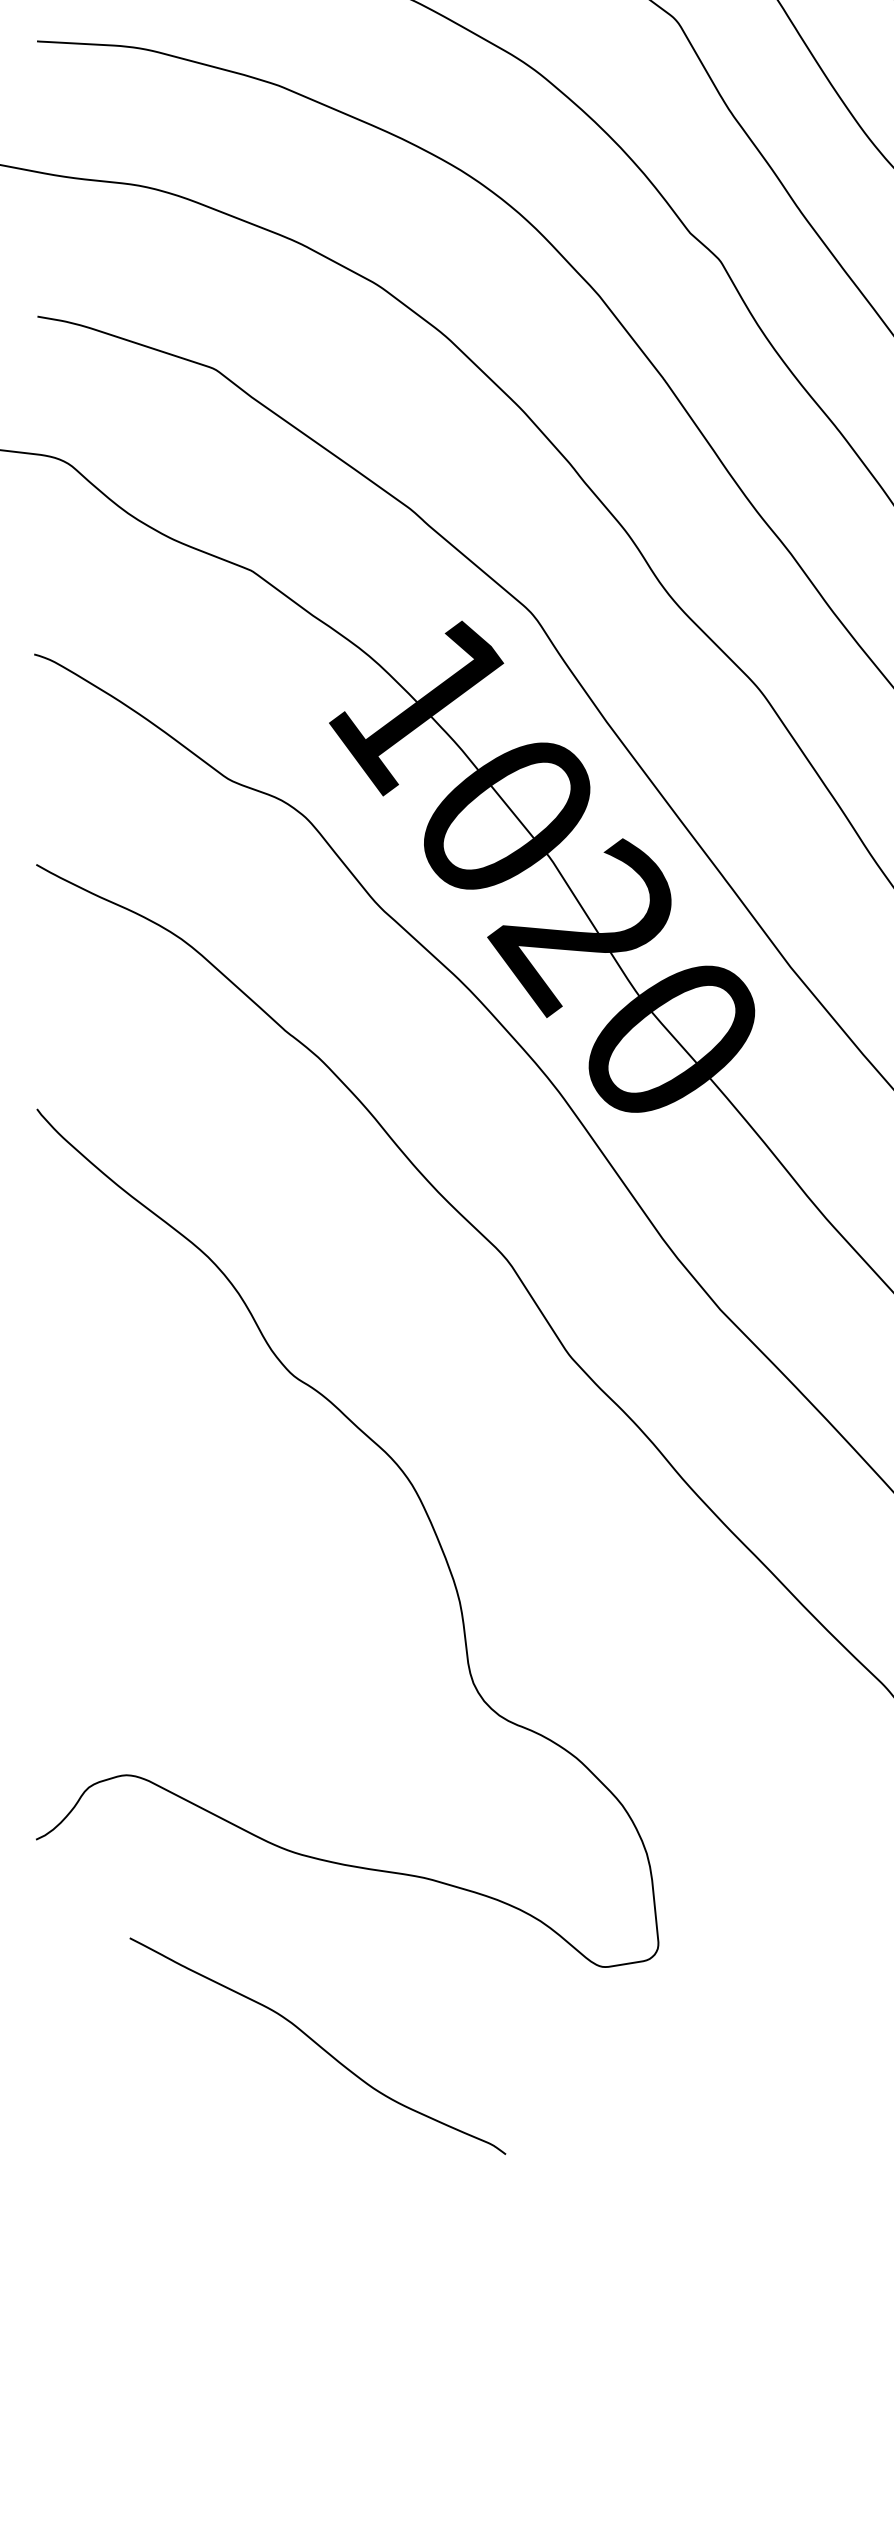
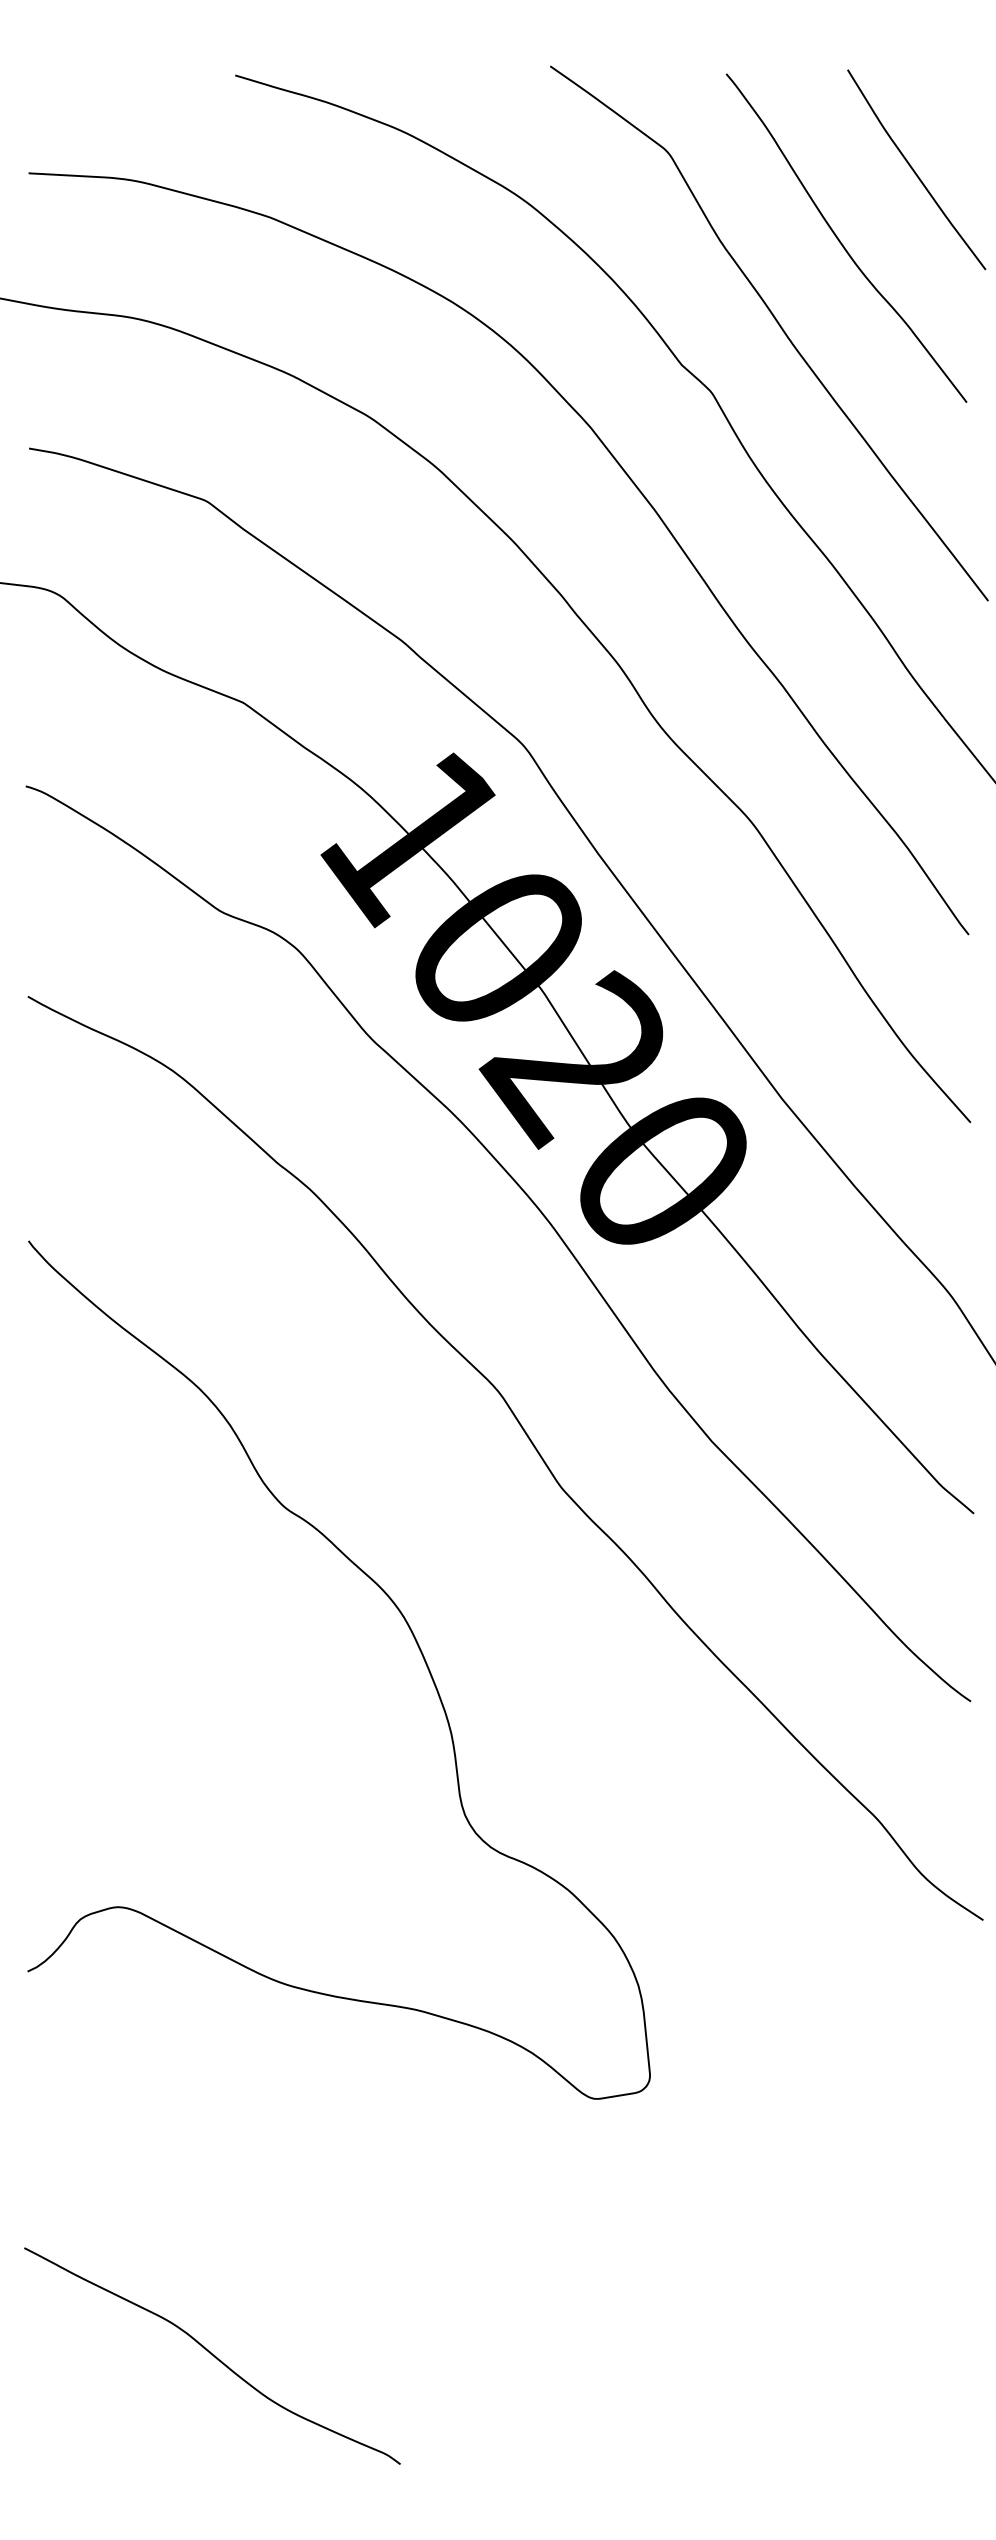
curve: (317, 2045) -> (212, 2355), moved

